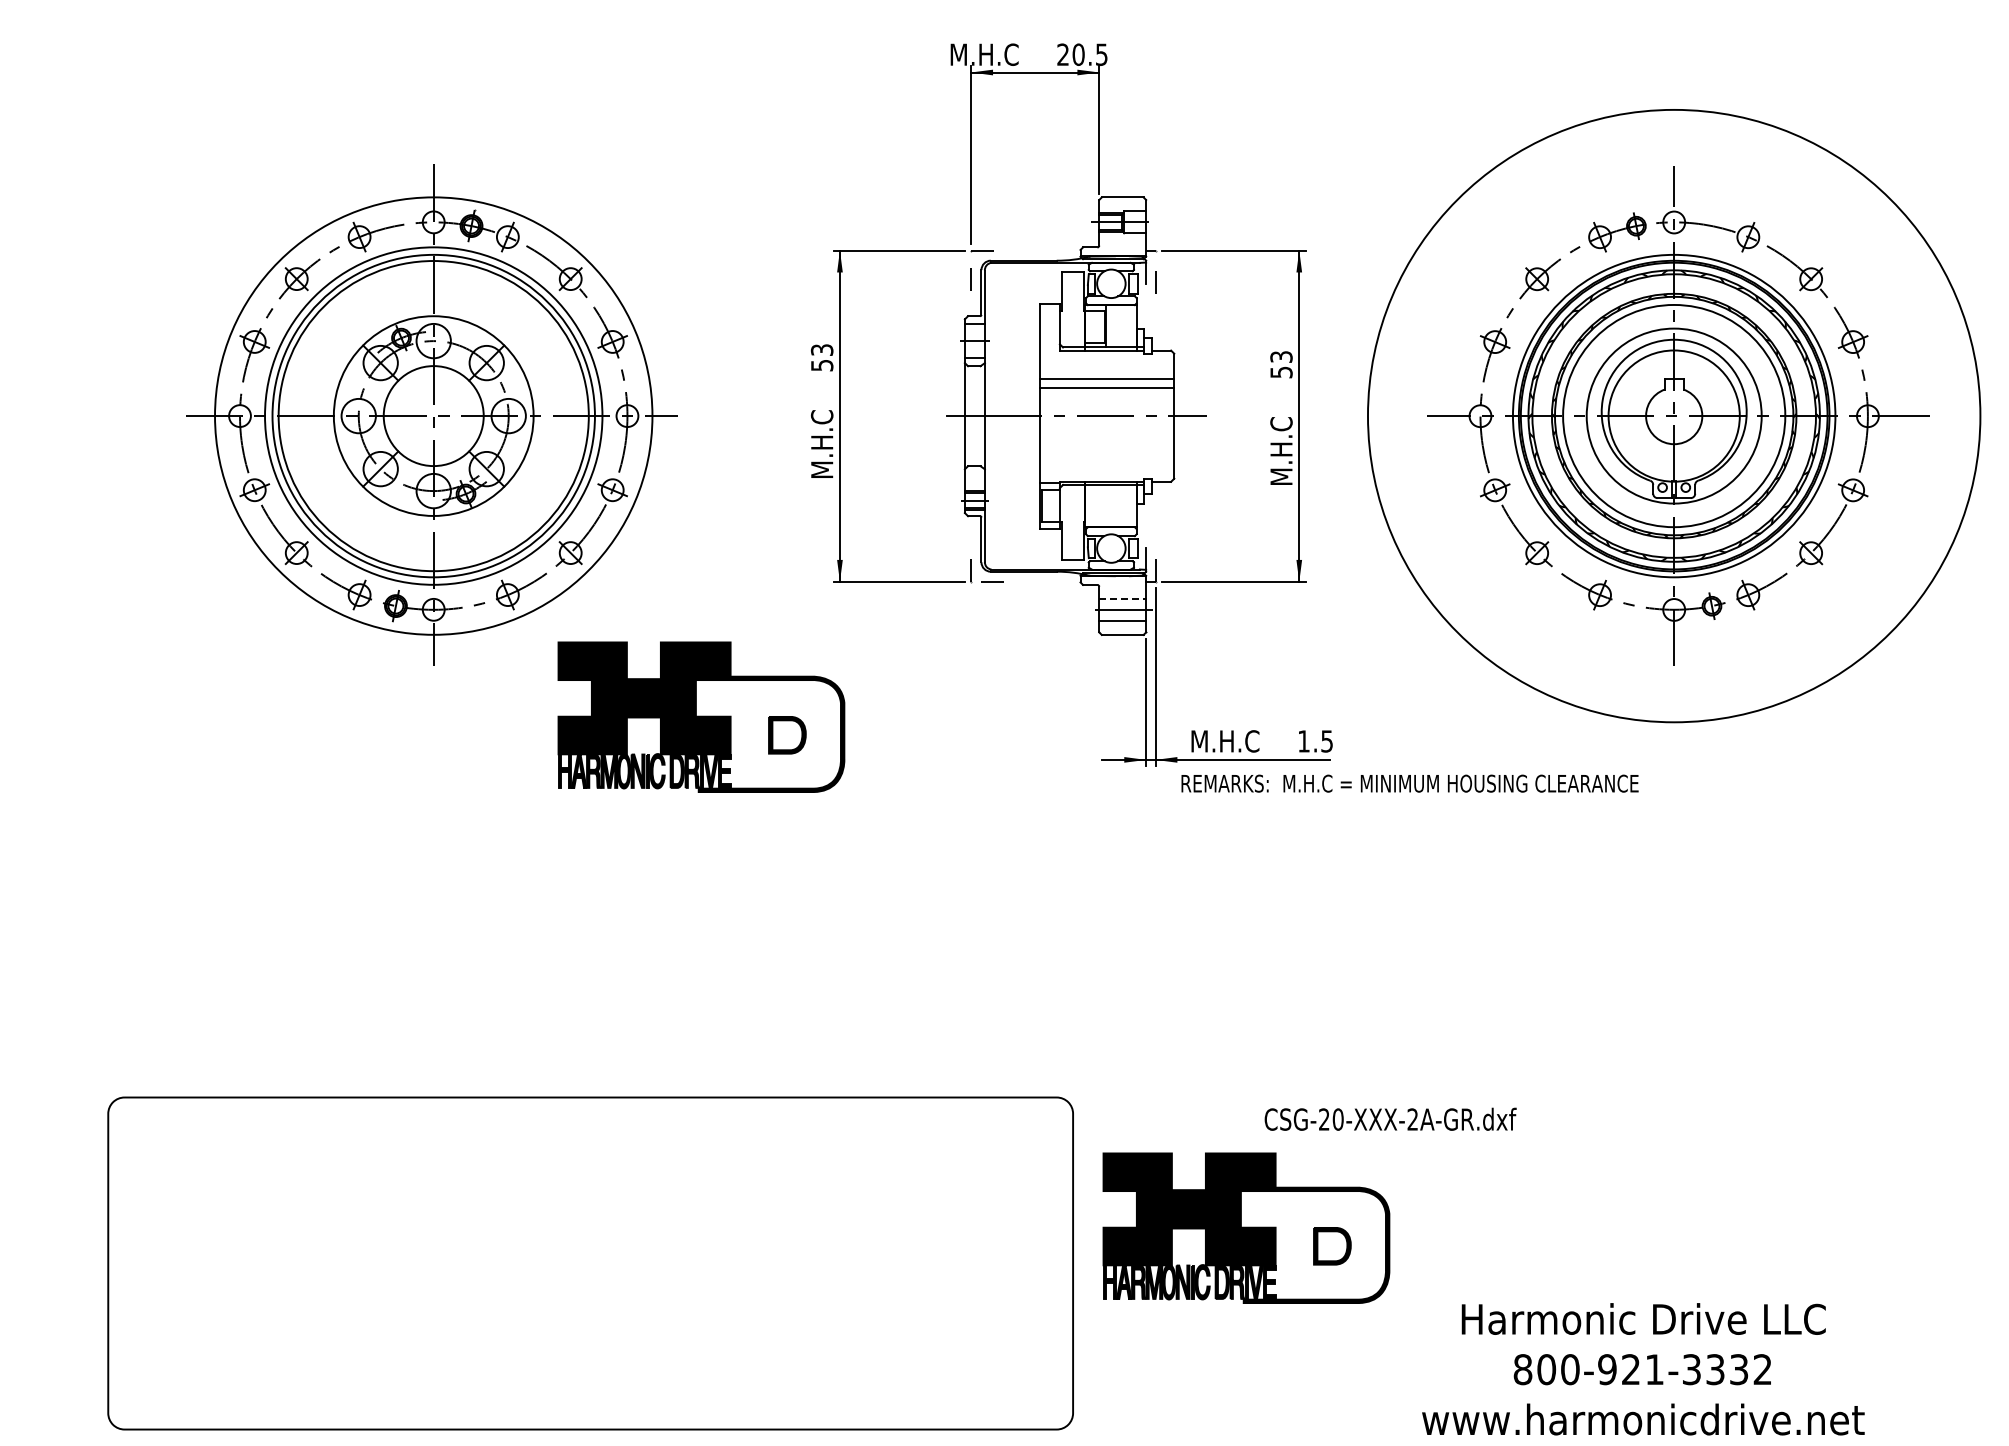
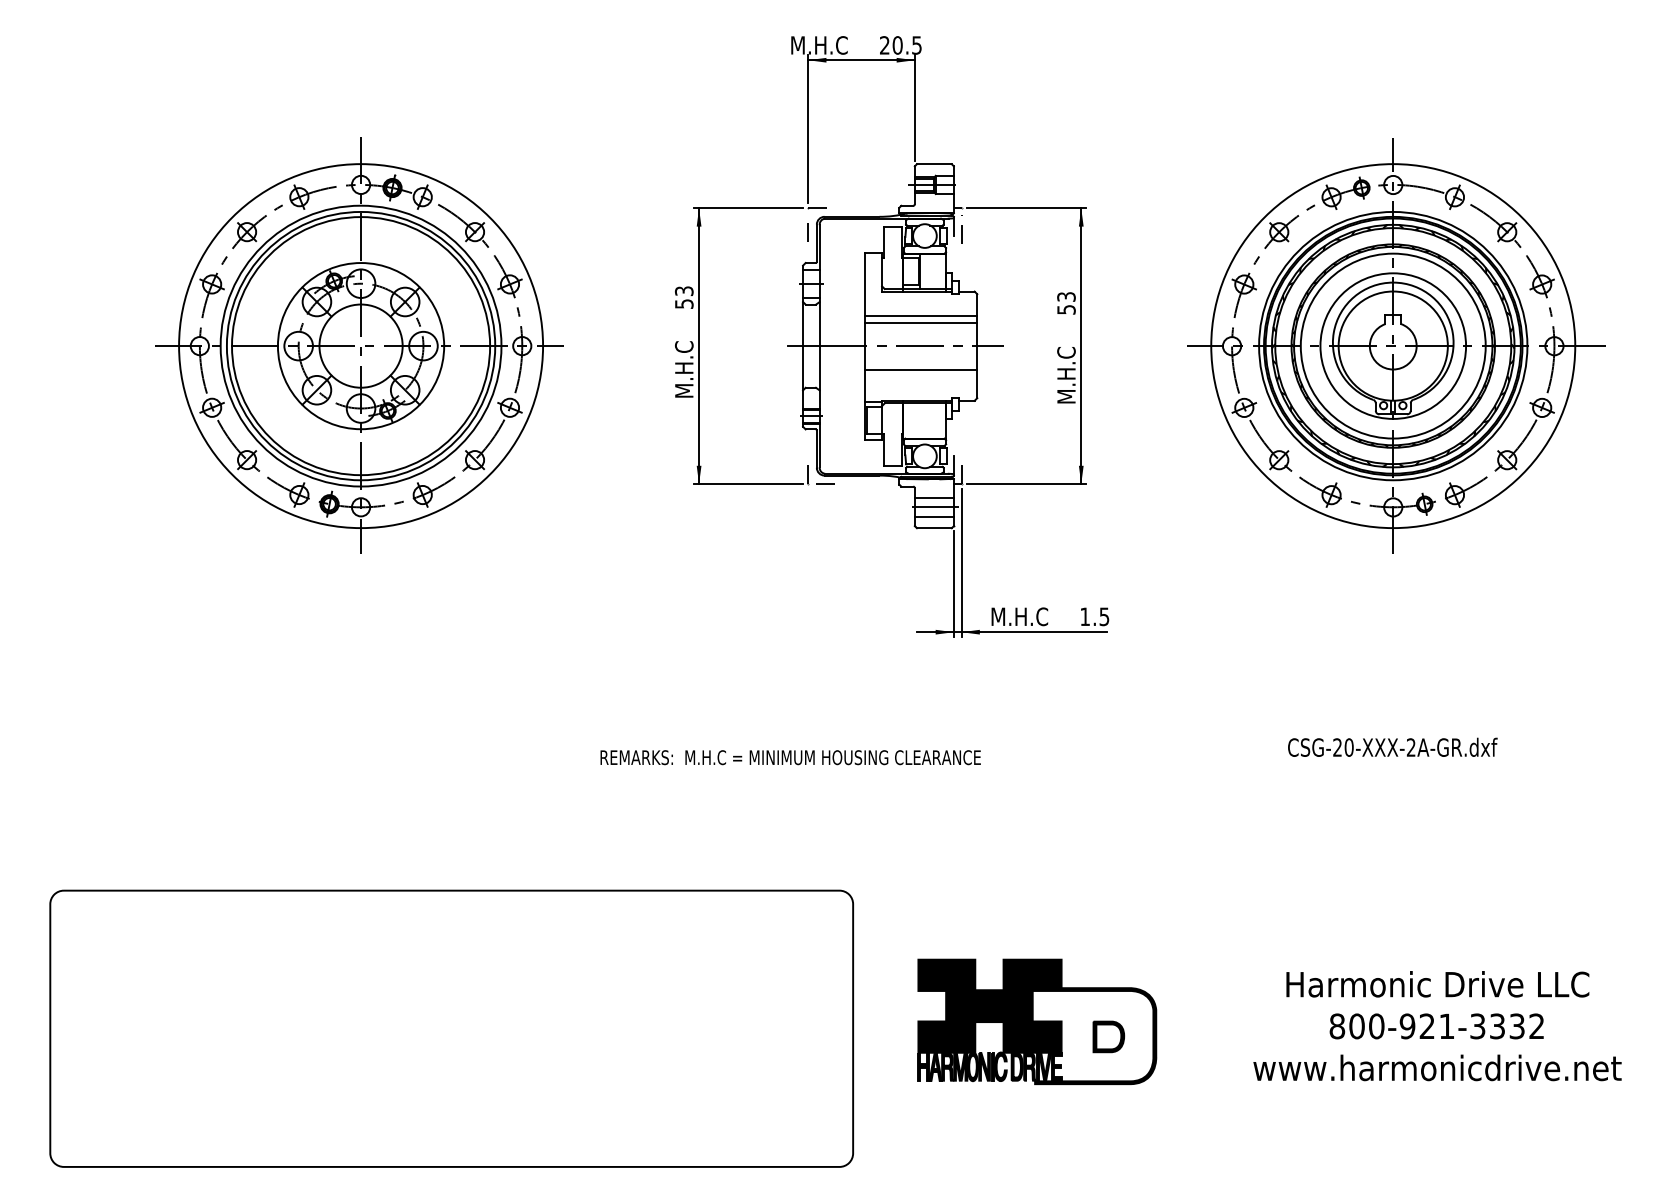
circle: (1673, 415) -> (1392, 345), size x0.71
line: (1106, 444) -> (920, 369), added
line: (1123, 599) -> (935, 498), dashed -> solid
part: (701, 716) -> (583, 596), removed
text: (1409, 783) -> (790, 757), moved
text: (1390, 1118) -> (1392, 746), moved
part: (590, 1263) -> (451, 1028), moved
text: (1643, 1369) -> (1437, 1026), moved

